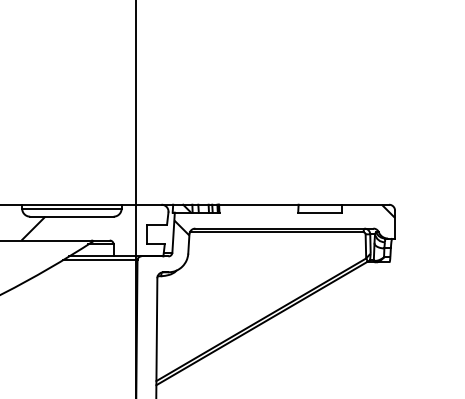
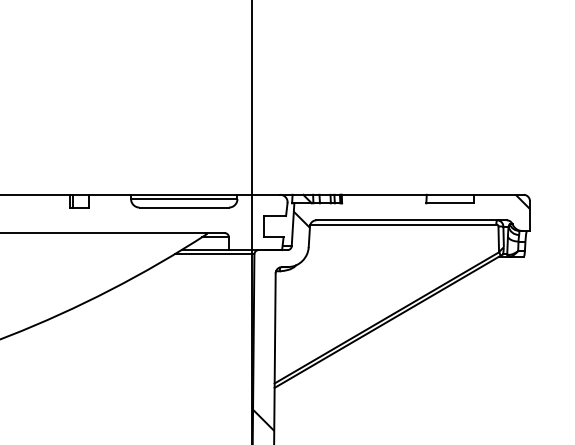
hatch: (32, 228) -> (142, 220), removed

